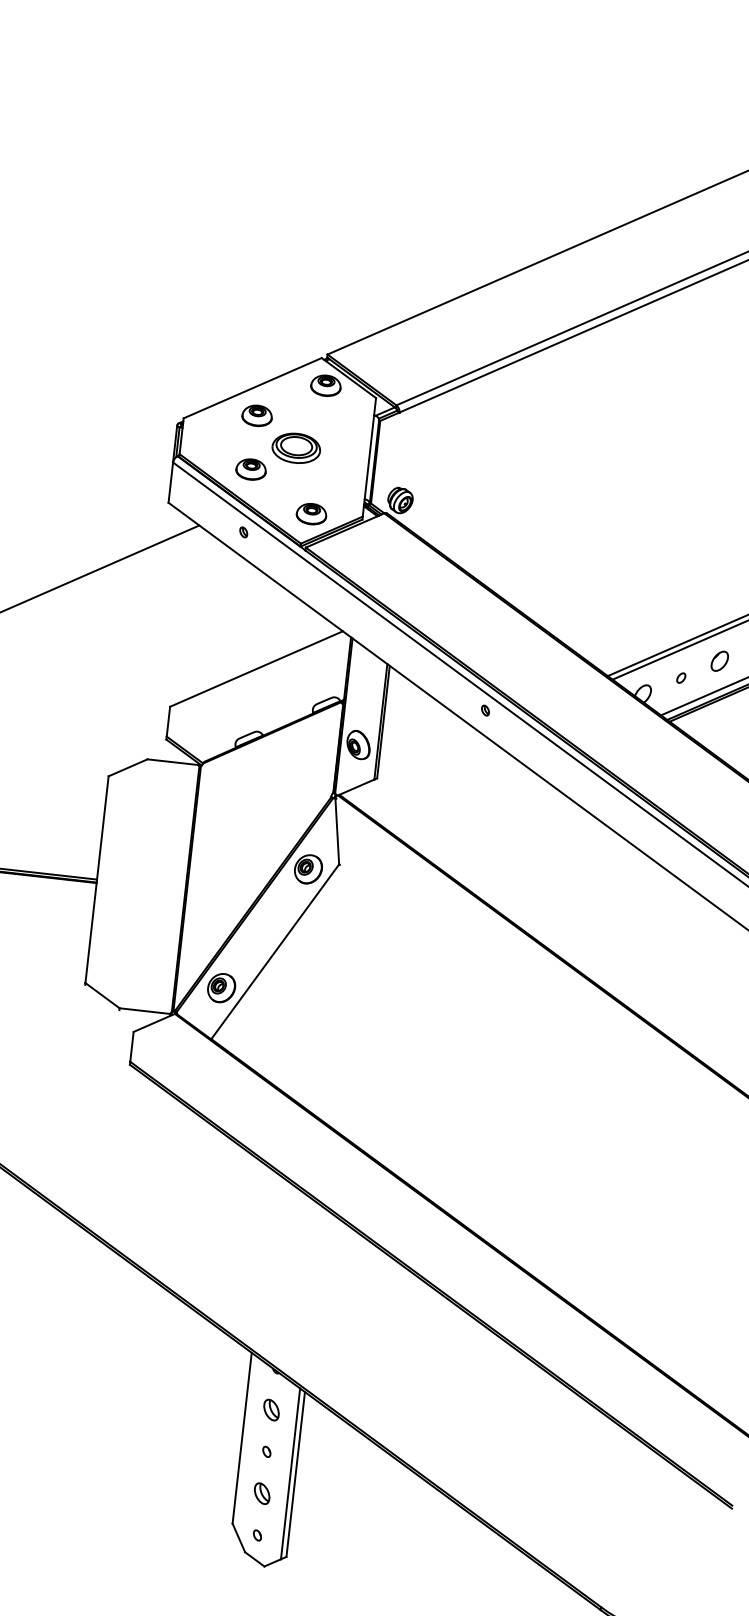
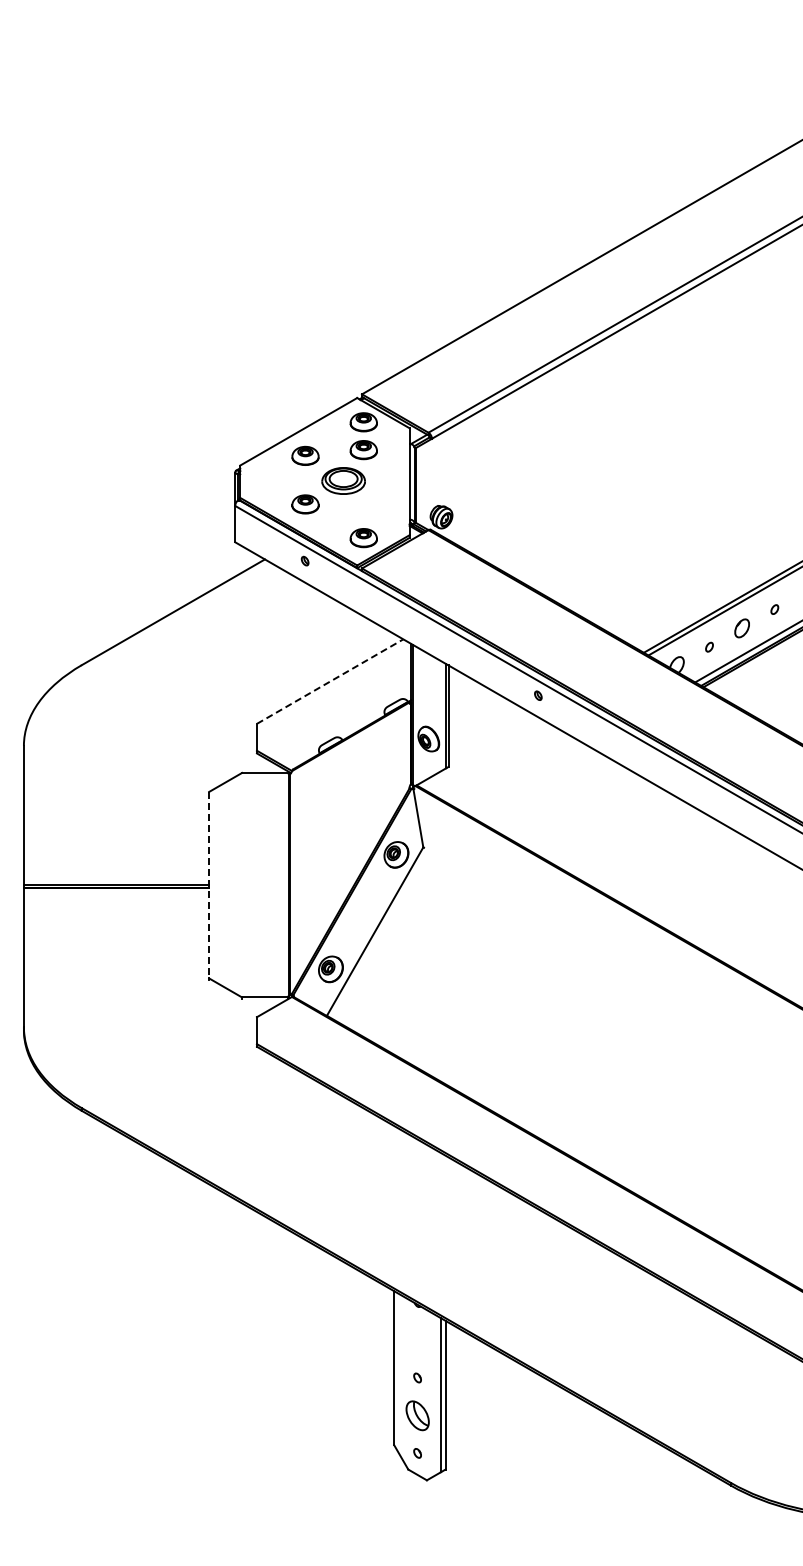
part: (322, 417) -> (363, 450), added
line: (256, 668) -> (330, 681), solid -> dashed
line: (97, 880) -> (209, 885), solid -> dashed
part: (271, 1410) -> (417, 1340), removed
part: (262, 1493) -> (417, 1415), size x1.6

